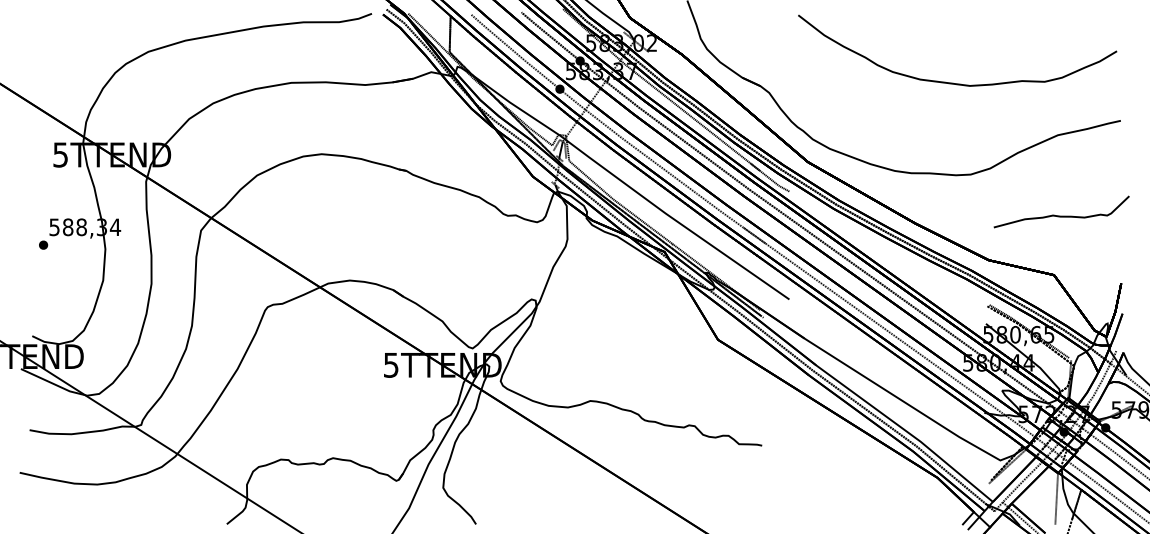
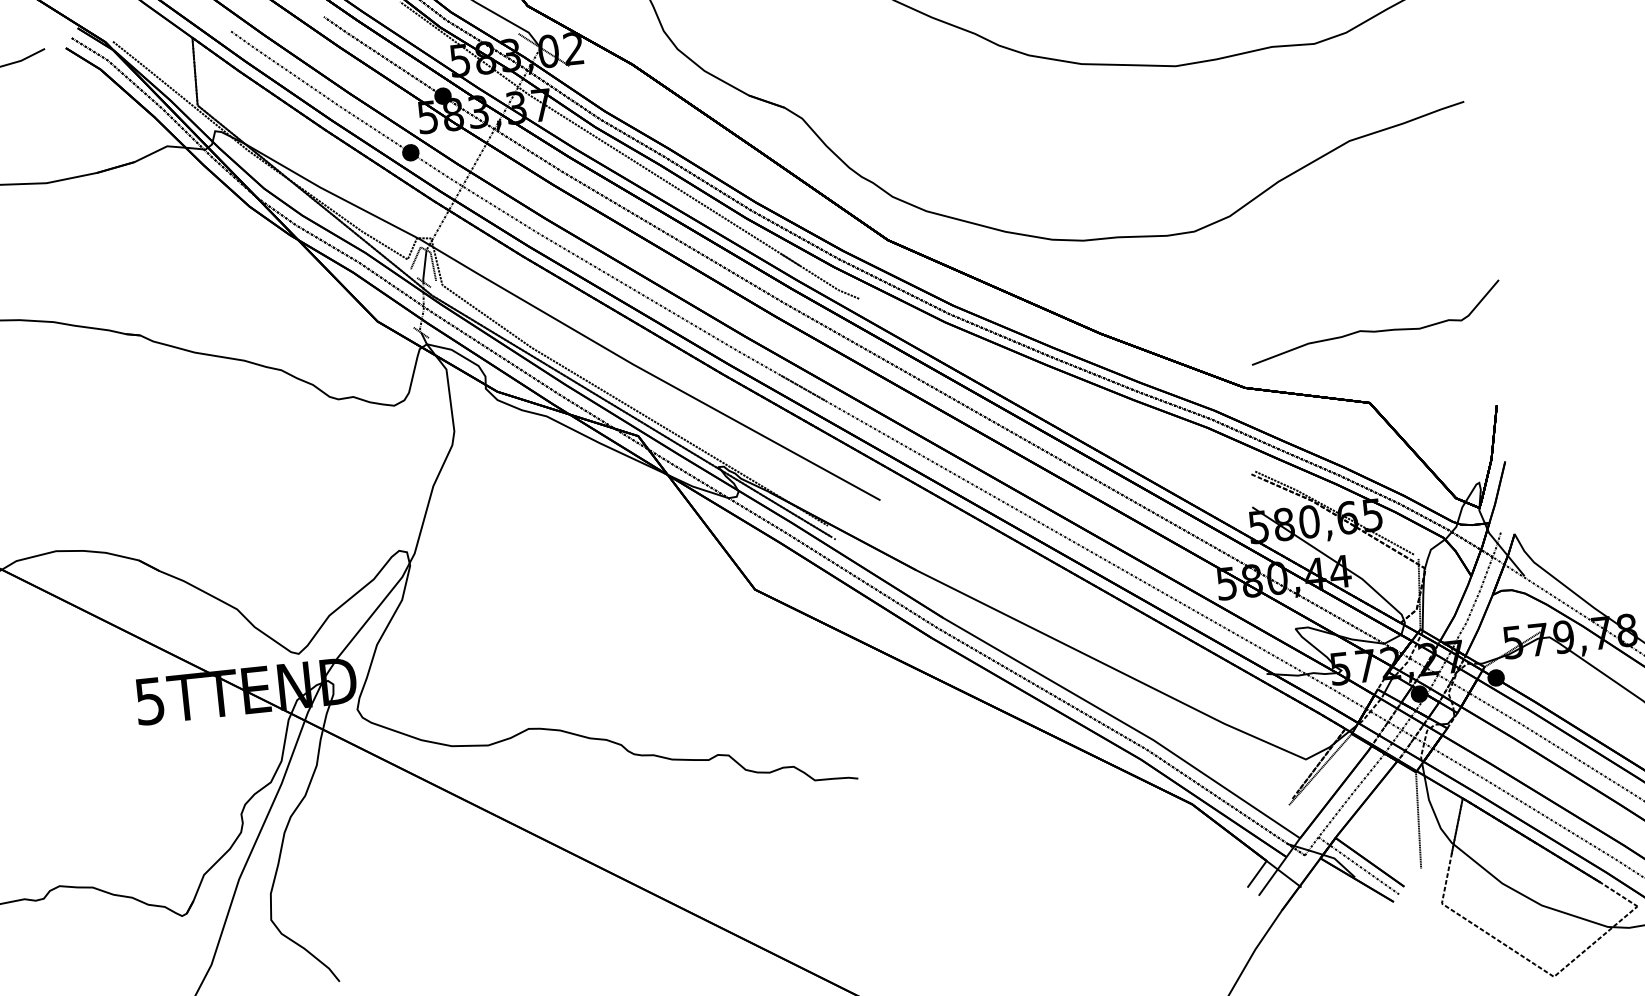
curve: (1061, 215) -> (1376, 329), moved

